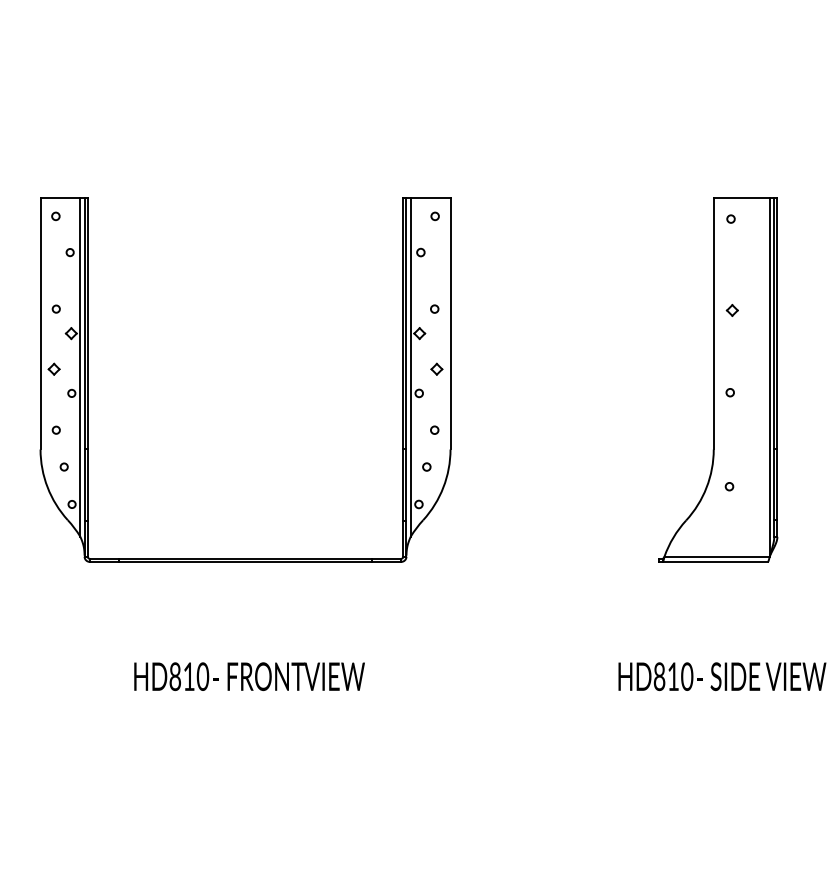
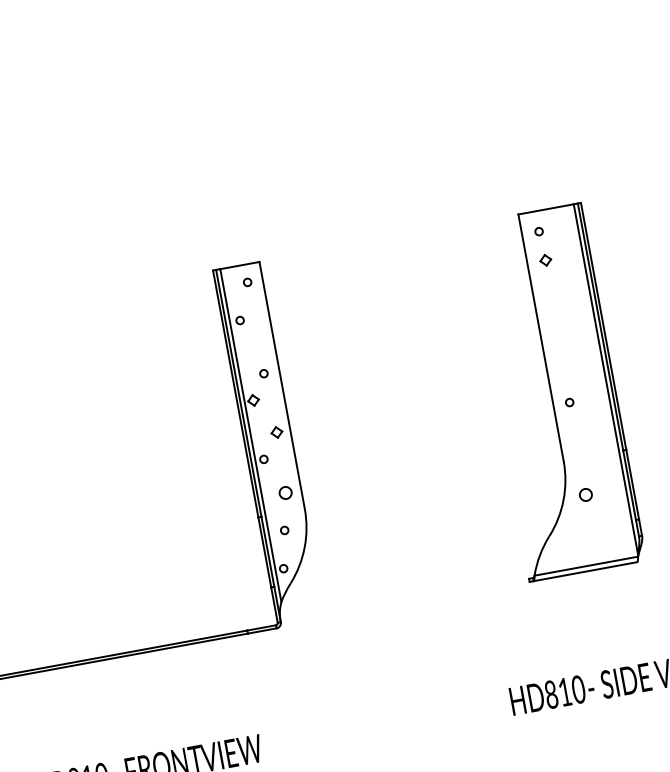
part: (731, 310) -> (544, 260), moved
circle: (434, 429) -> (285, 492), size x1.6
circle: (729, 486) -> (585, 494), size x1.6

